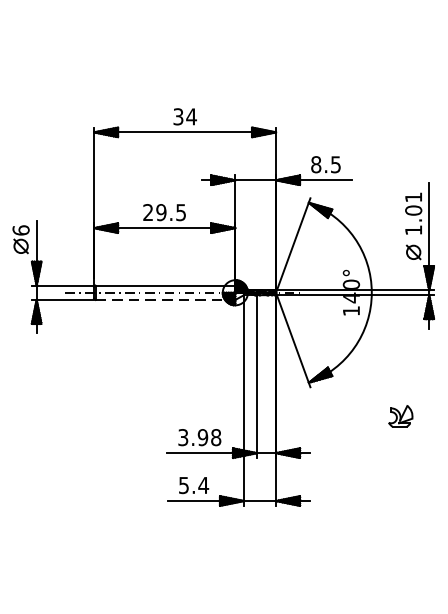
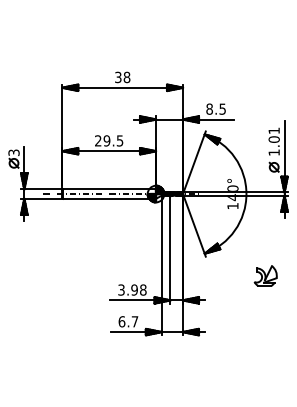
text: (190, 116) -> (126, 77), 34 -> 38
text: (20, 230) -> (13, 152), 6 -> 3
line: (166, 299) -> (110, 198), dashed -> solid
part: (400, 415) -> (265, 275), size x1.43
text: (193, 485) -> (128, 321), 5.4 -> 6.7

